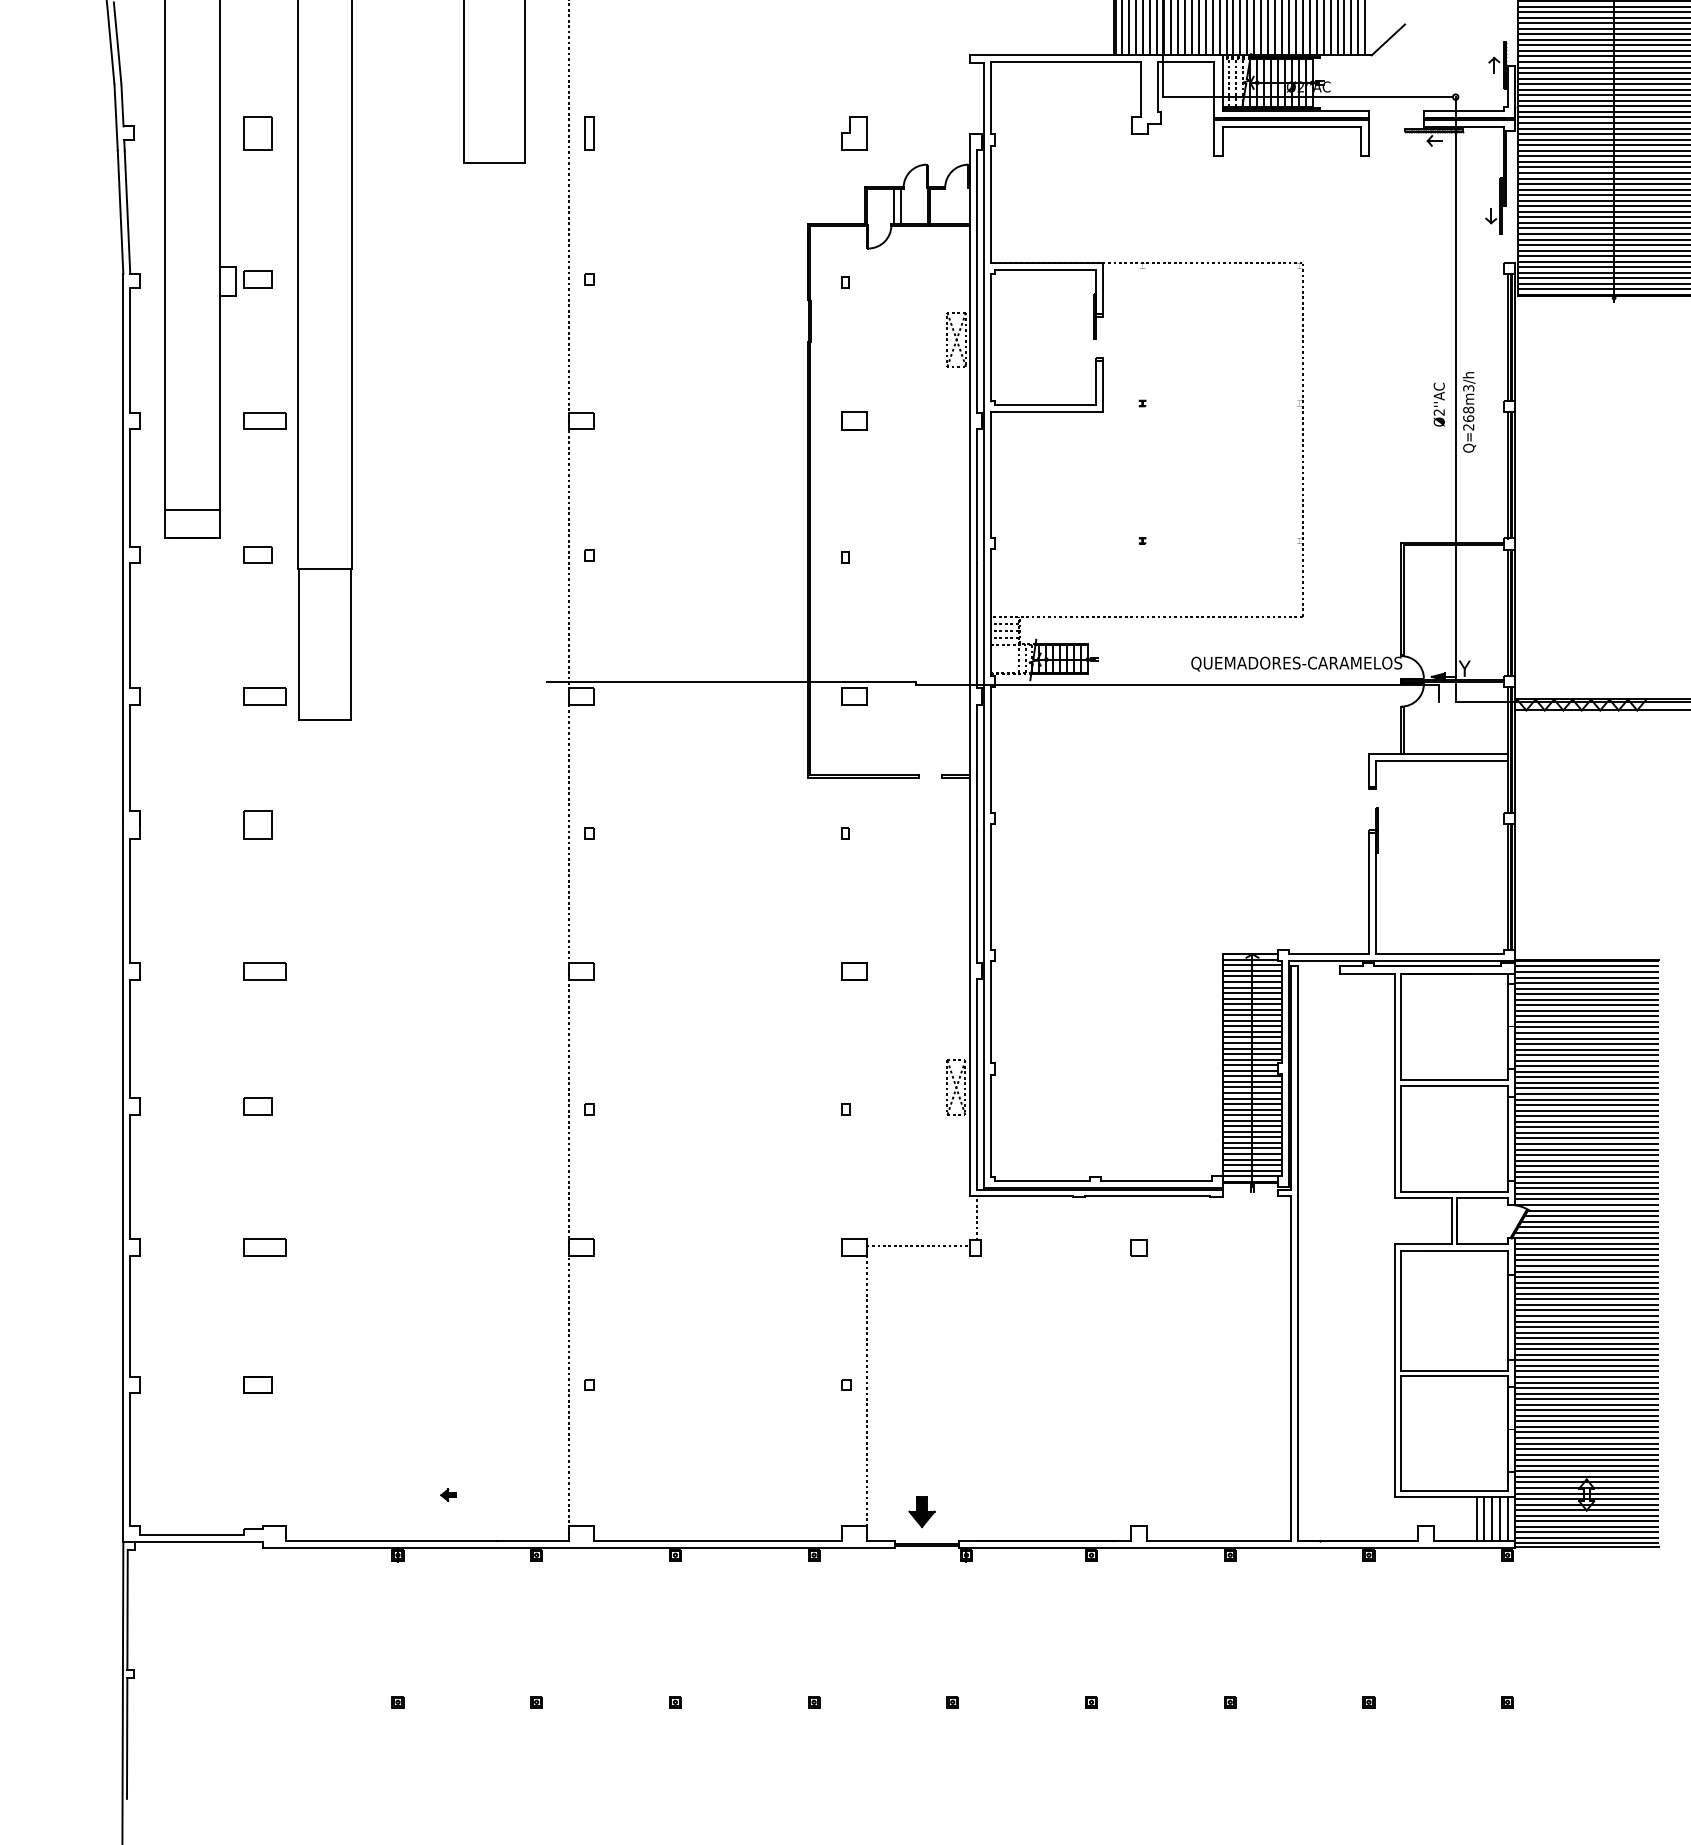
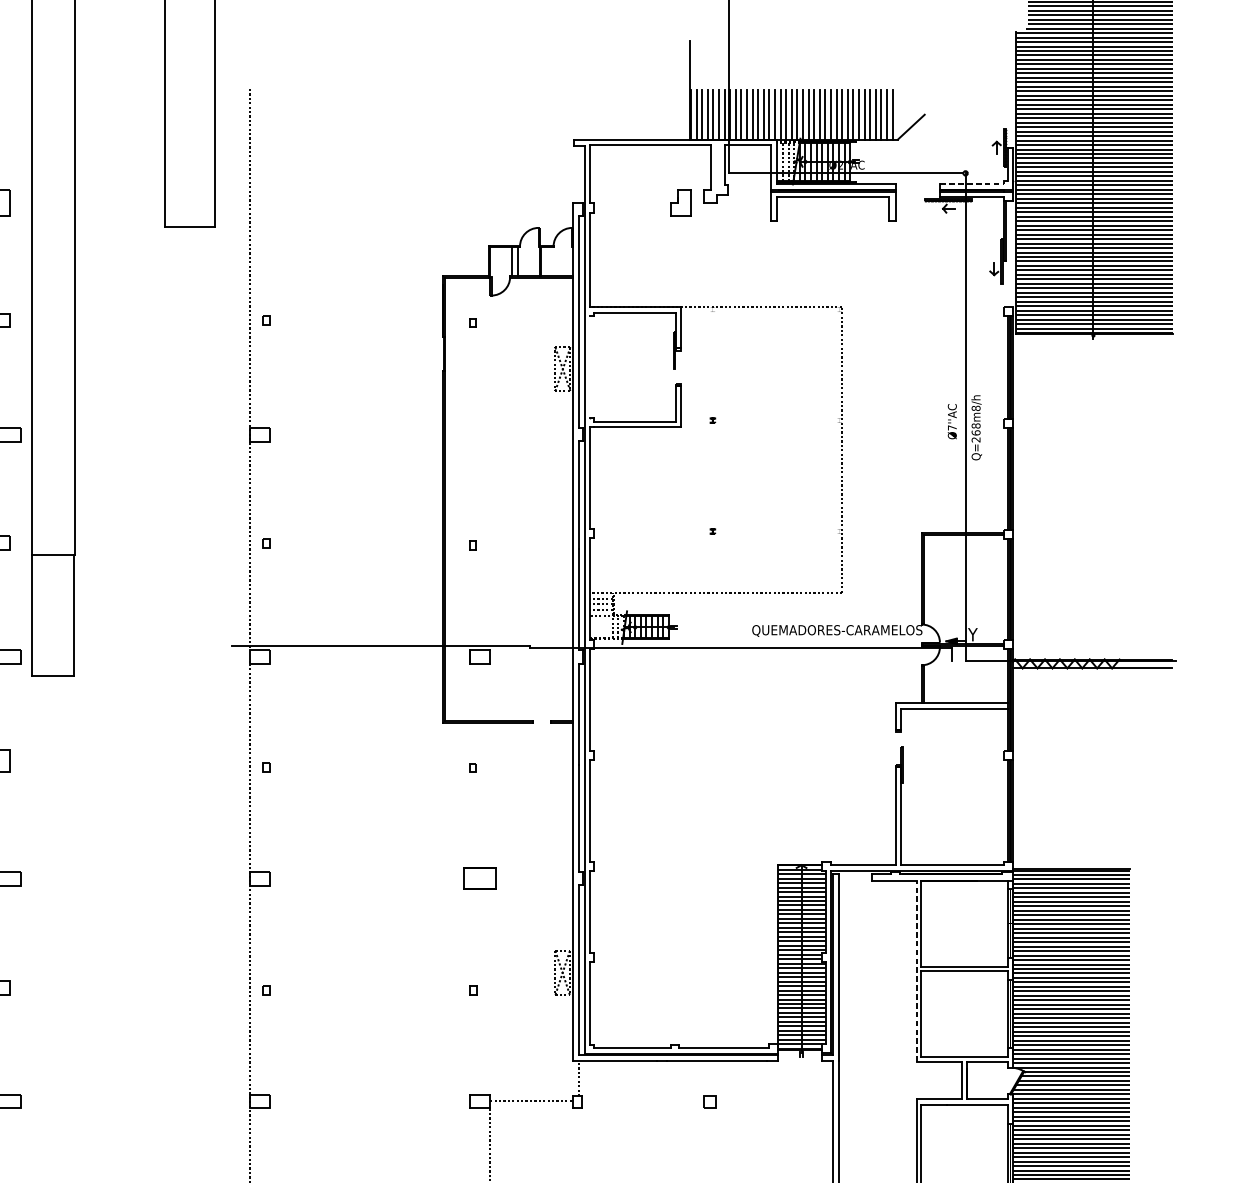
line: (1463, 110) -> (971, 184), solid -> dashed
part: (589, 133) -> (266, 202), removed
part: (854, 133) -> (681, 202), moved
line: (990, 337) -> (590, 367), removed
text: (1468, 388) -> (975, 408), Q=268m3/h -> Q=268m8/h
text: (1438, 412) -> (951, 427), Ø2''AC -> Ø7''AC
part: (854, 420) -> (480, 434), removed
part: (854, 971) -> (480, 879), size x1.6
line: (1395, 1085) -> (917, 971), solid -> dashed

